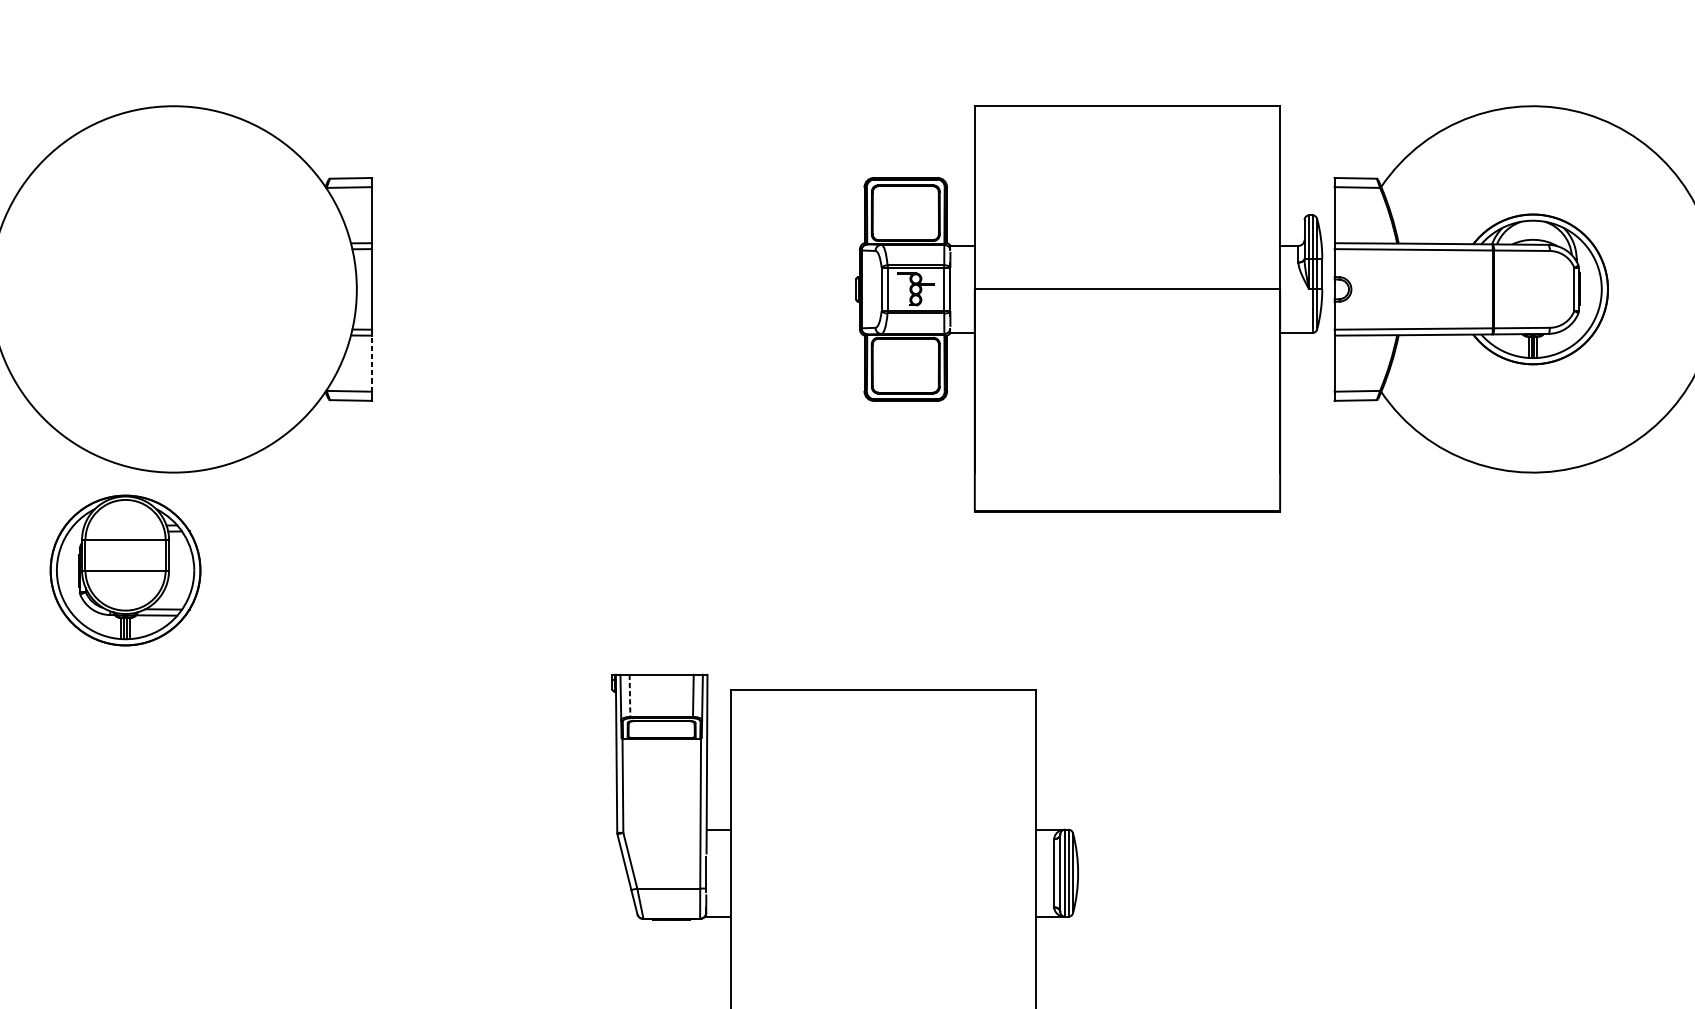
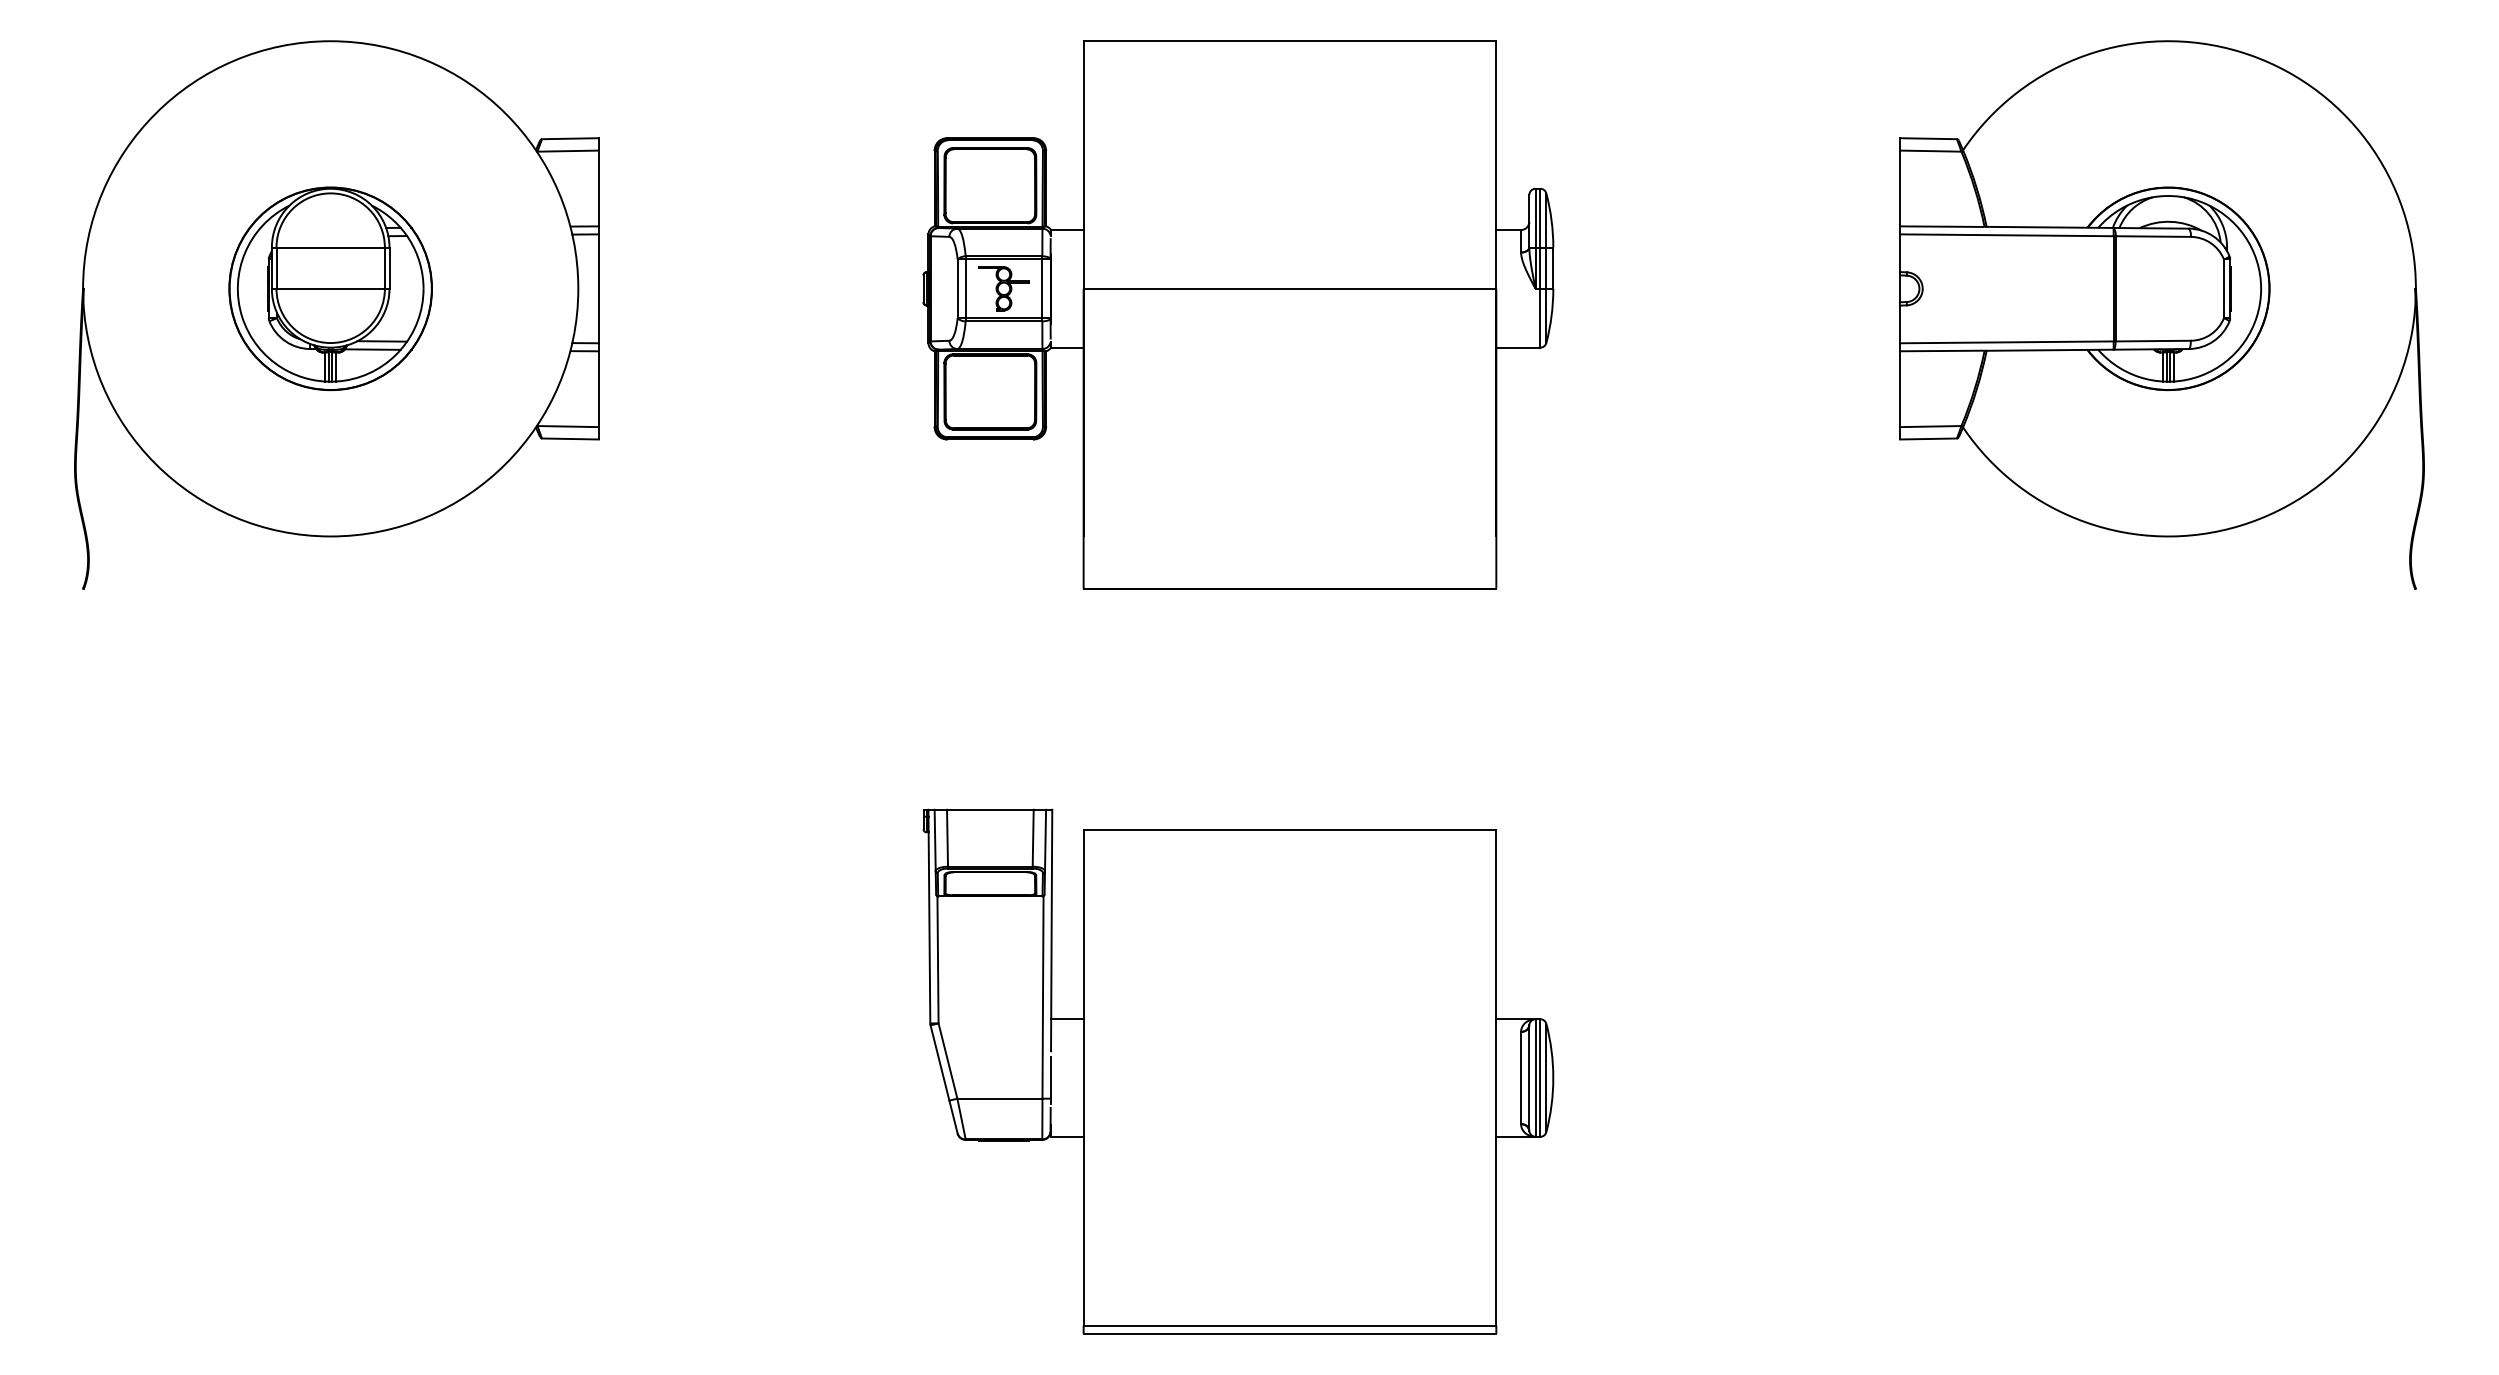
part: (1089, 308) -> (1238, 314), moved
line: (371, 363) -> (598, 389), dashed -> solid
part: (125, 570) -> (330, 288), moved
line: (629, 696) -> (947, 838), dashed -> solid

